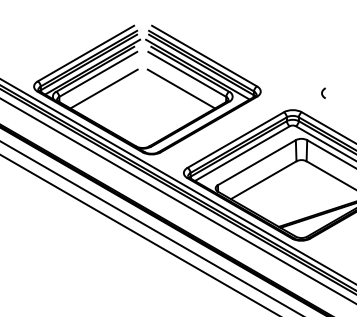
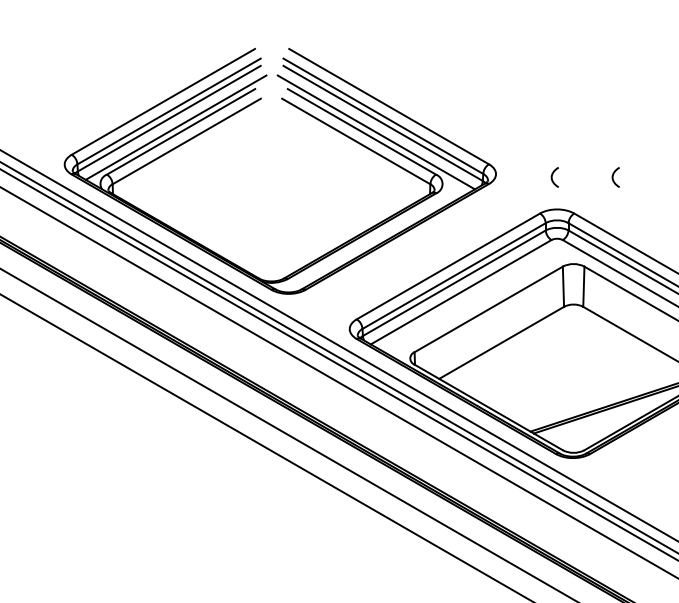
line: (103, 88) -> (196, 168), removed
line: (181, 88) -> (345, 168), removed
curve: (291, 91) -> (554, 173), added

